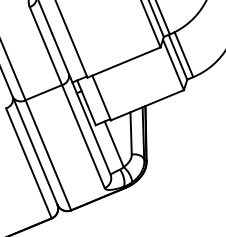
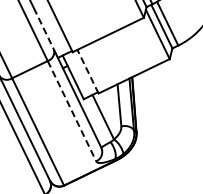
line: (61, 55) -> (45, 31), solid -> dashed
line: (101, 97) -> (87, 71), solid -> dashed
line: (83, 136) -> (72, 111), solid -> dashed

